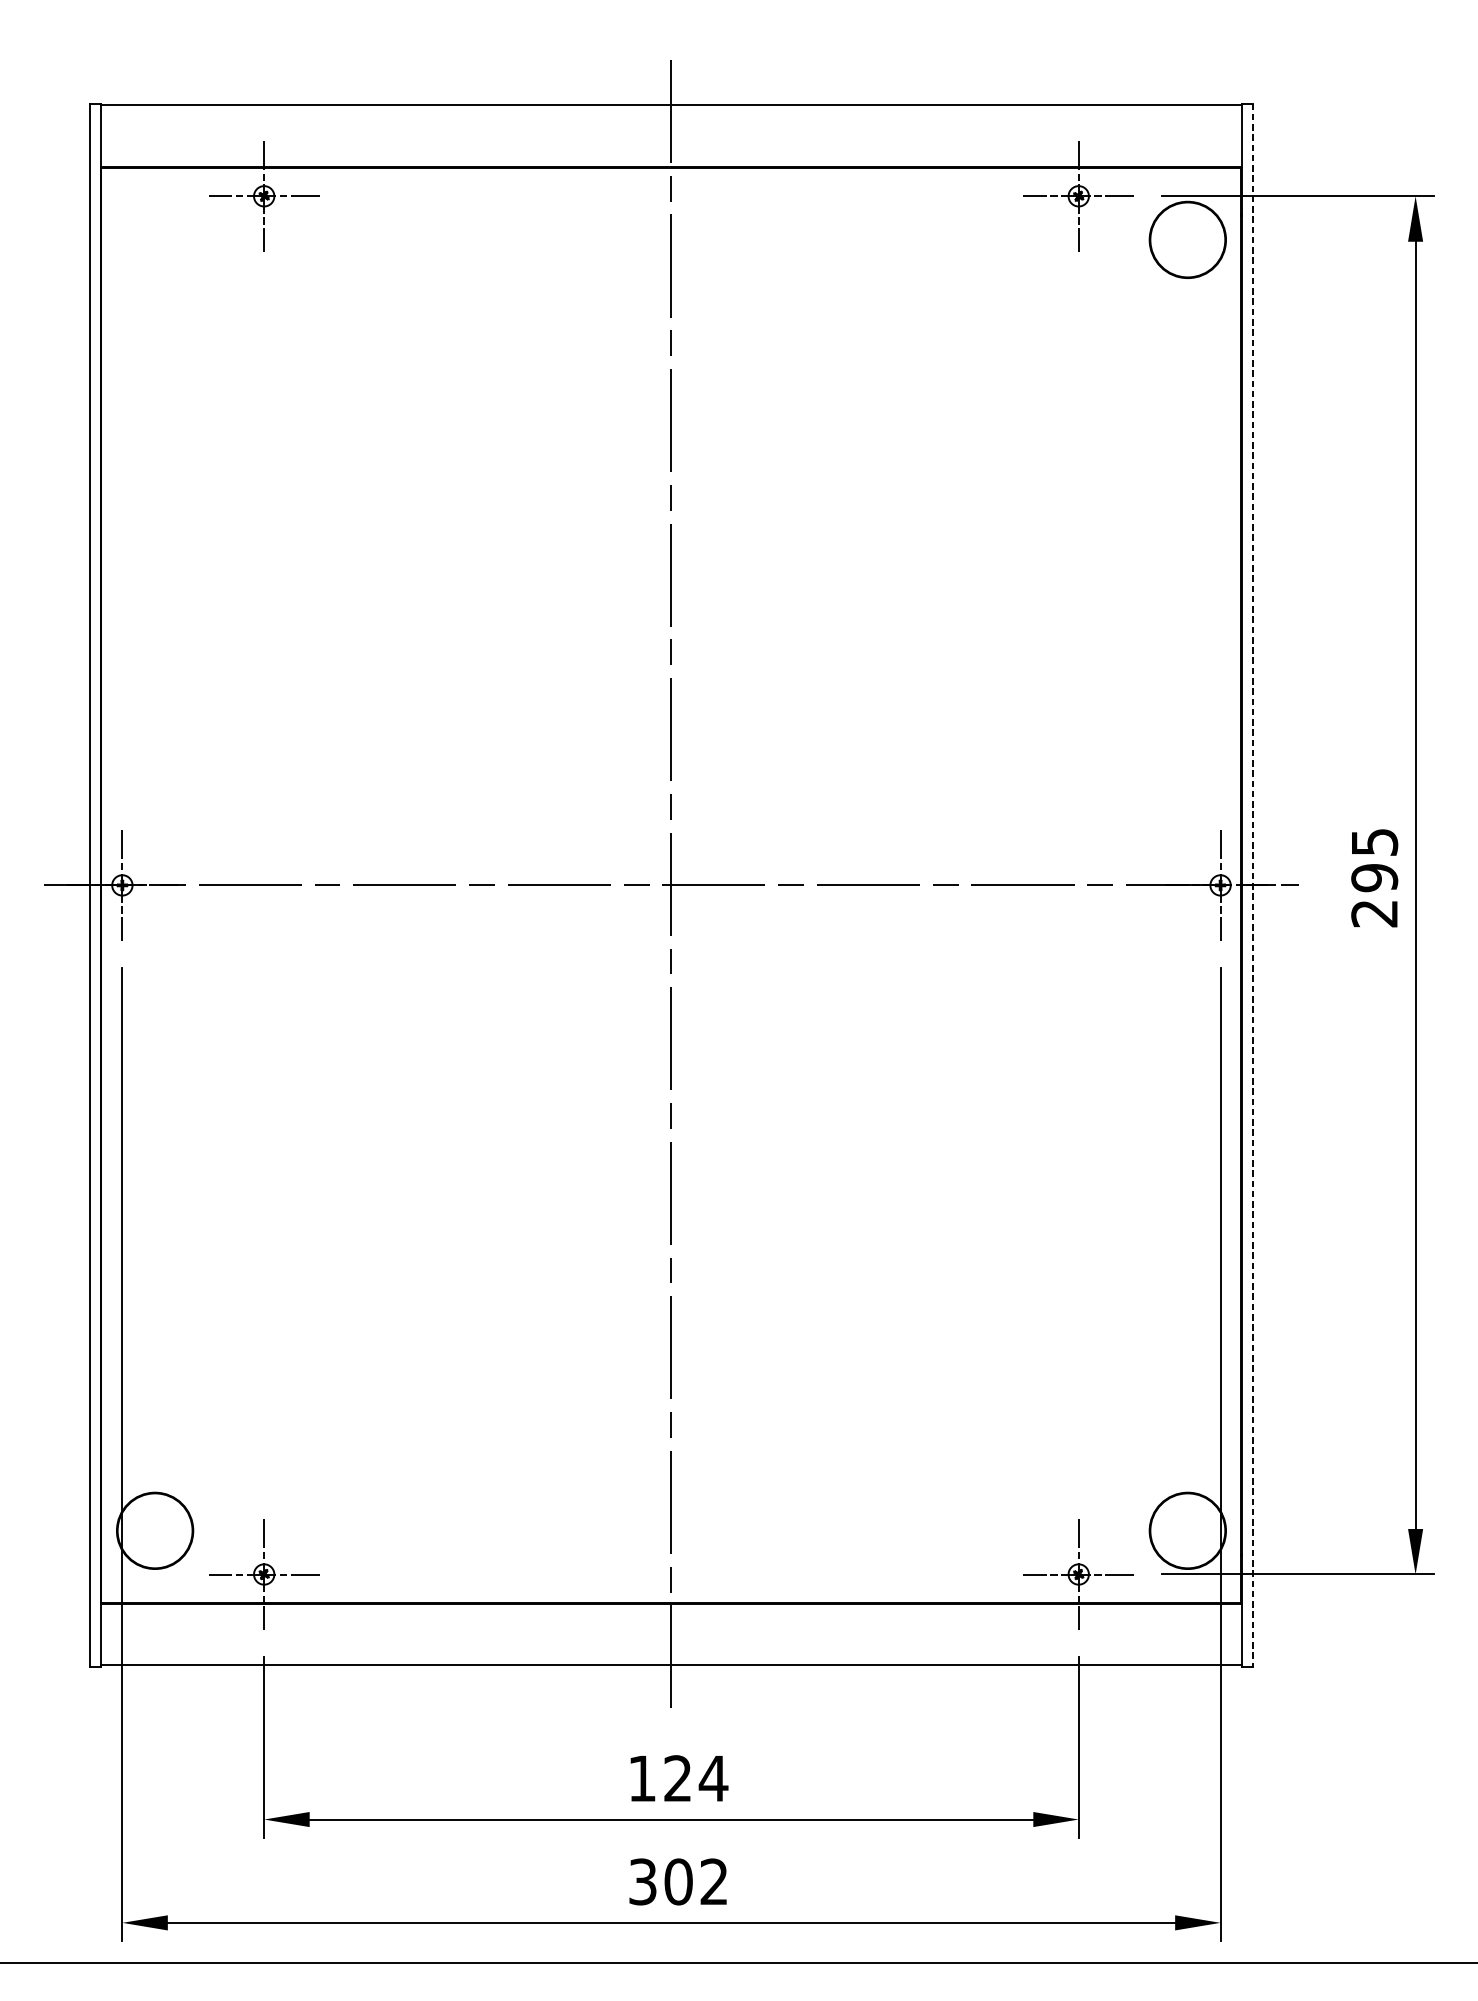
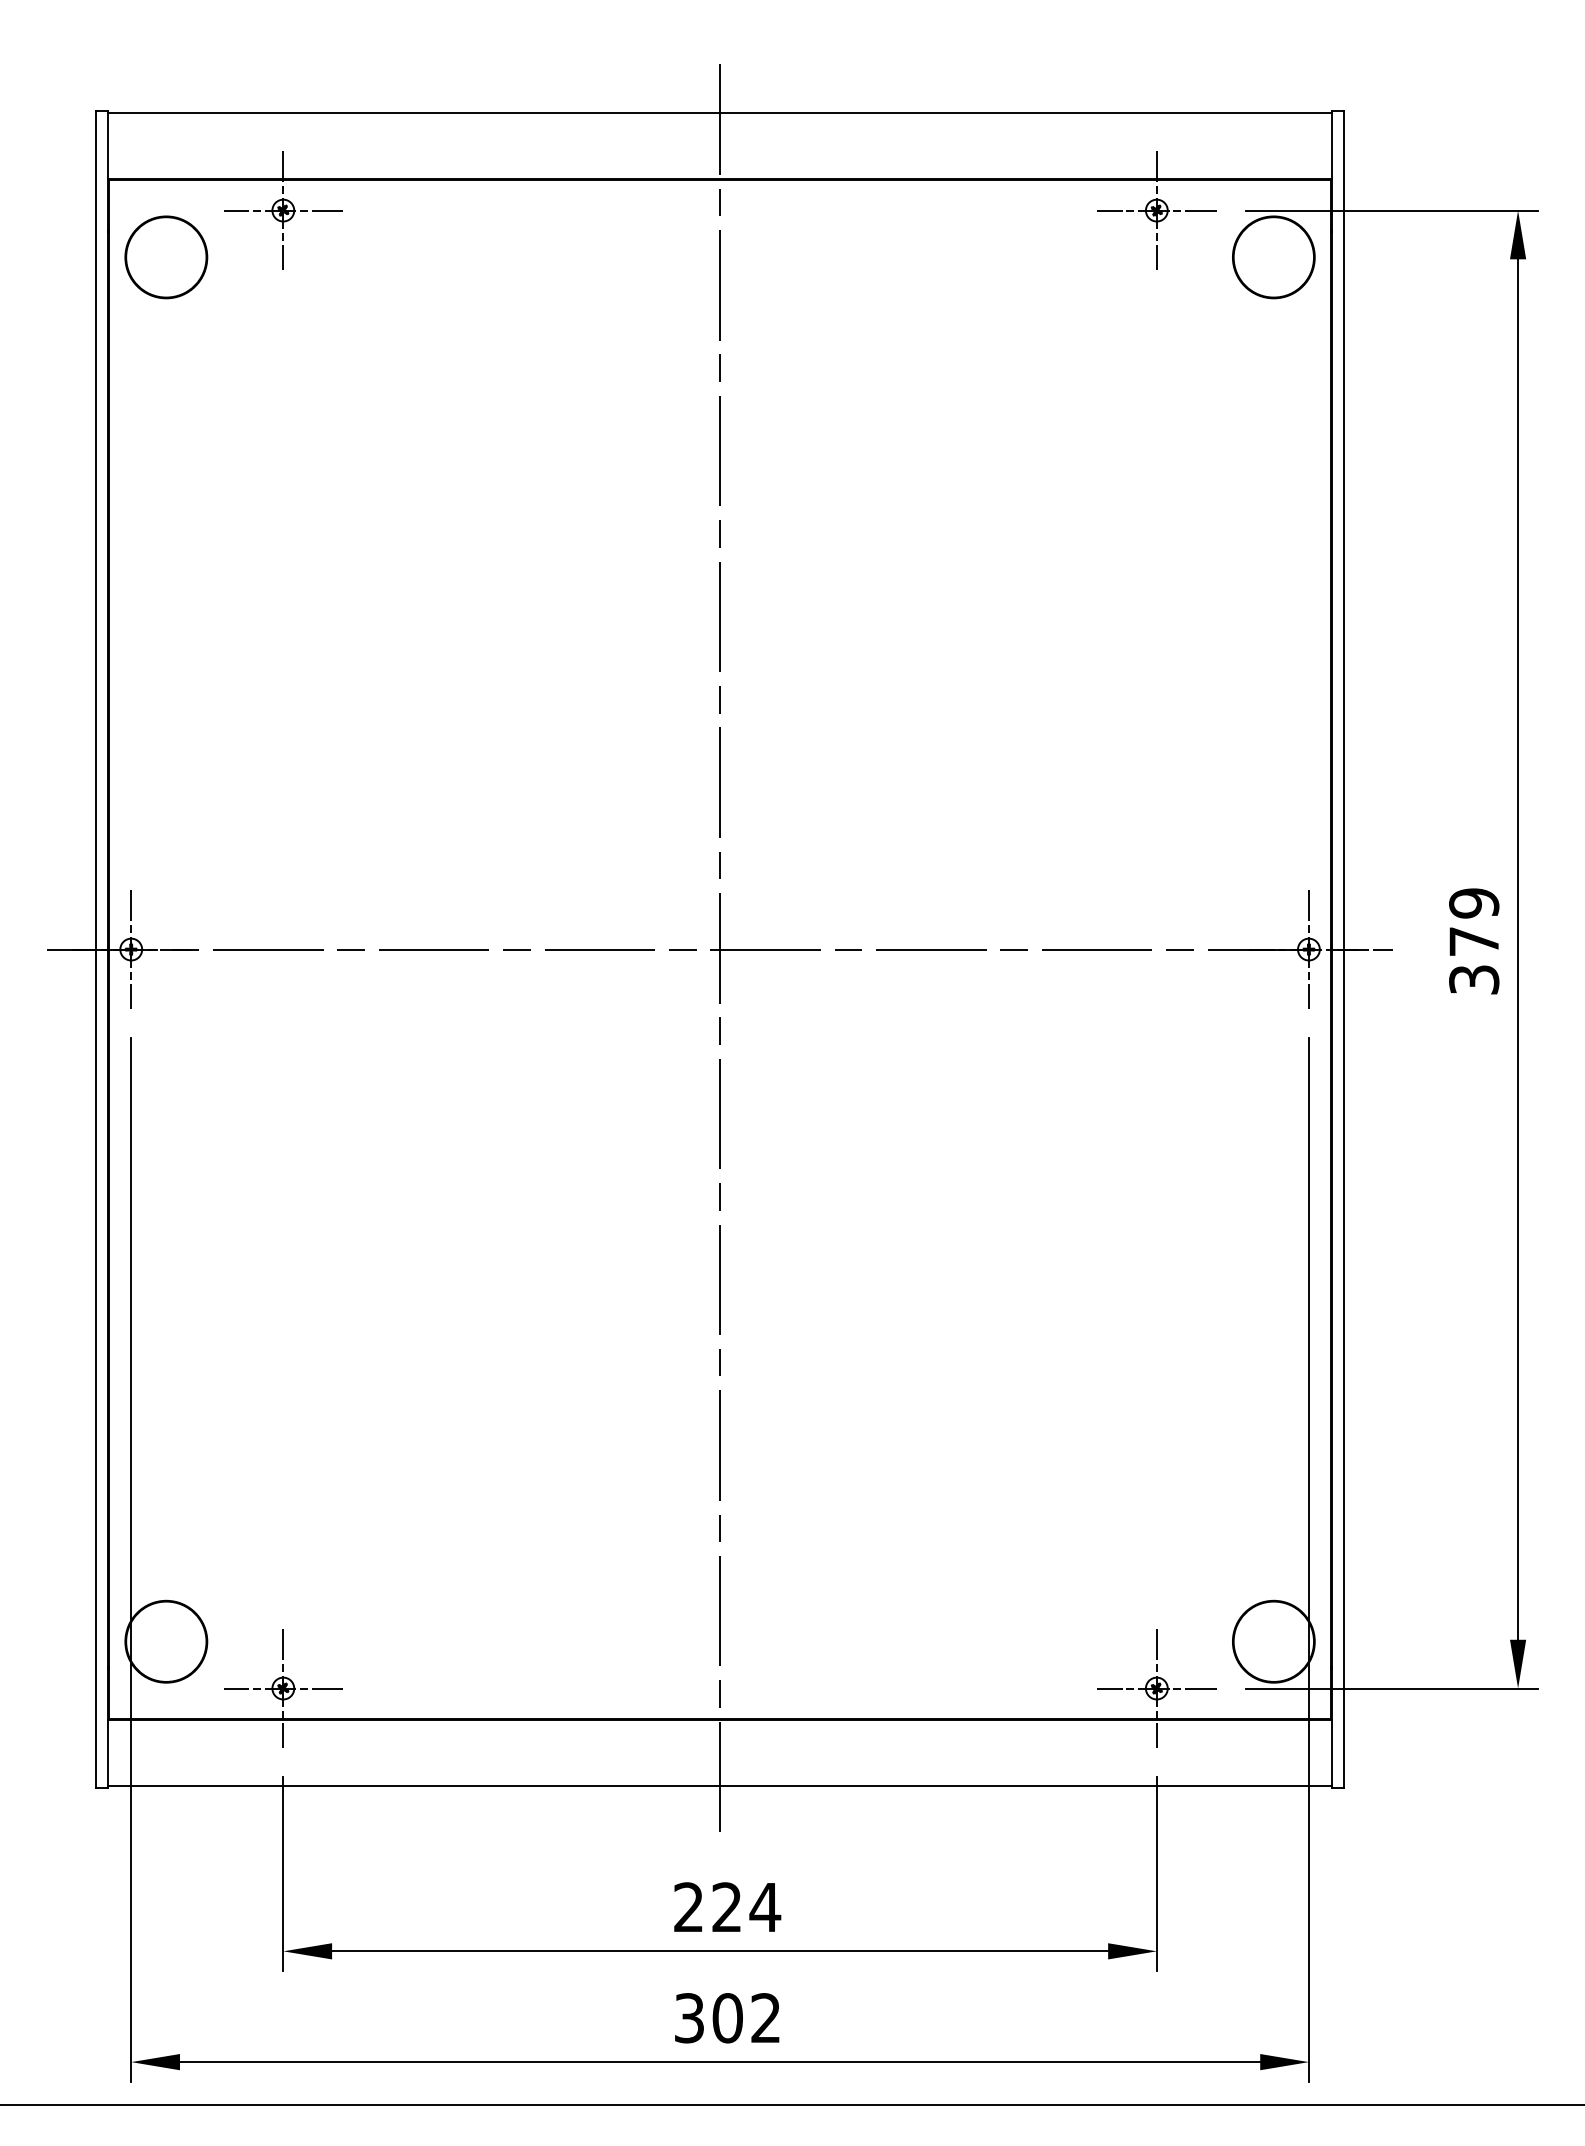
part: (155, 240) -> (166, 257), added
text: (1374, 877) -> (1474, 941), 295 -> 379
line: (1253, 886) -> (1344, 950), dashed -> solid
text: (642, 1777) -> (688, 1906), 124 -> 224

